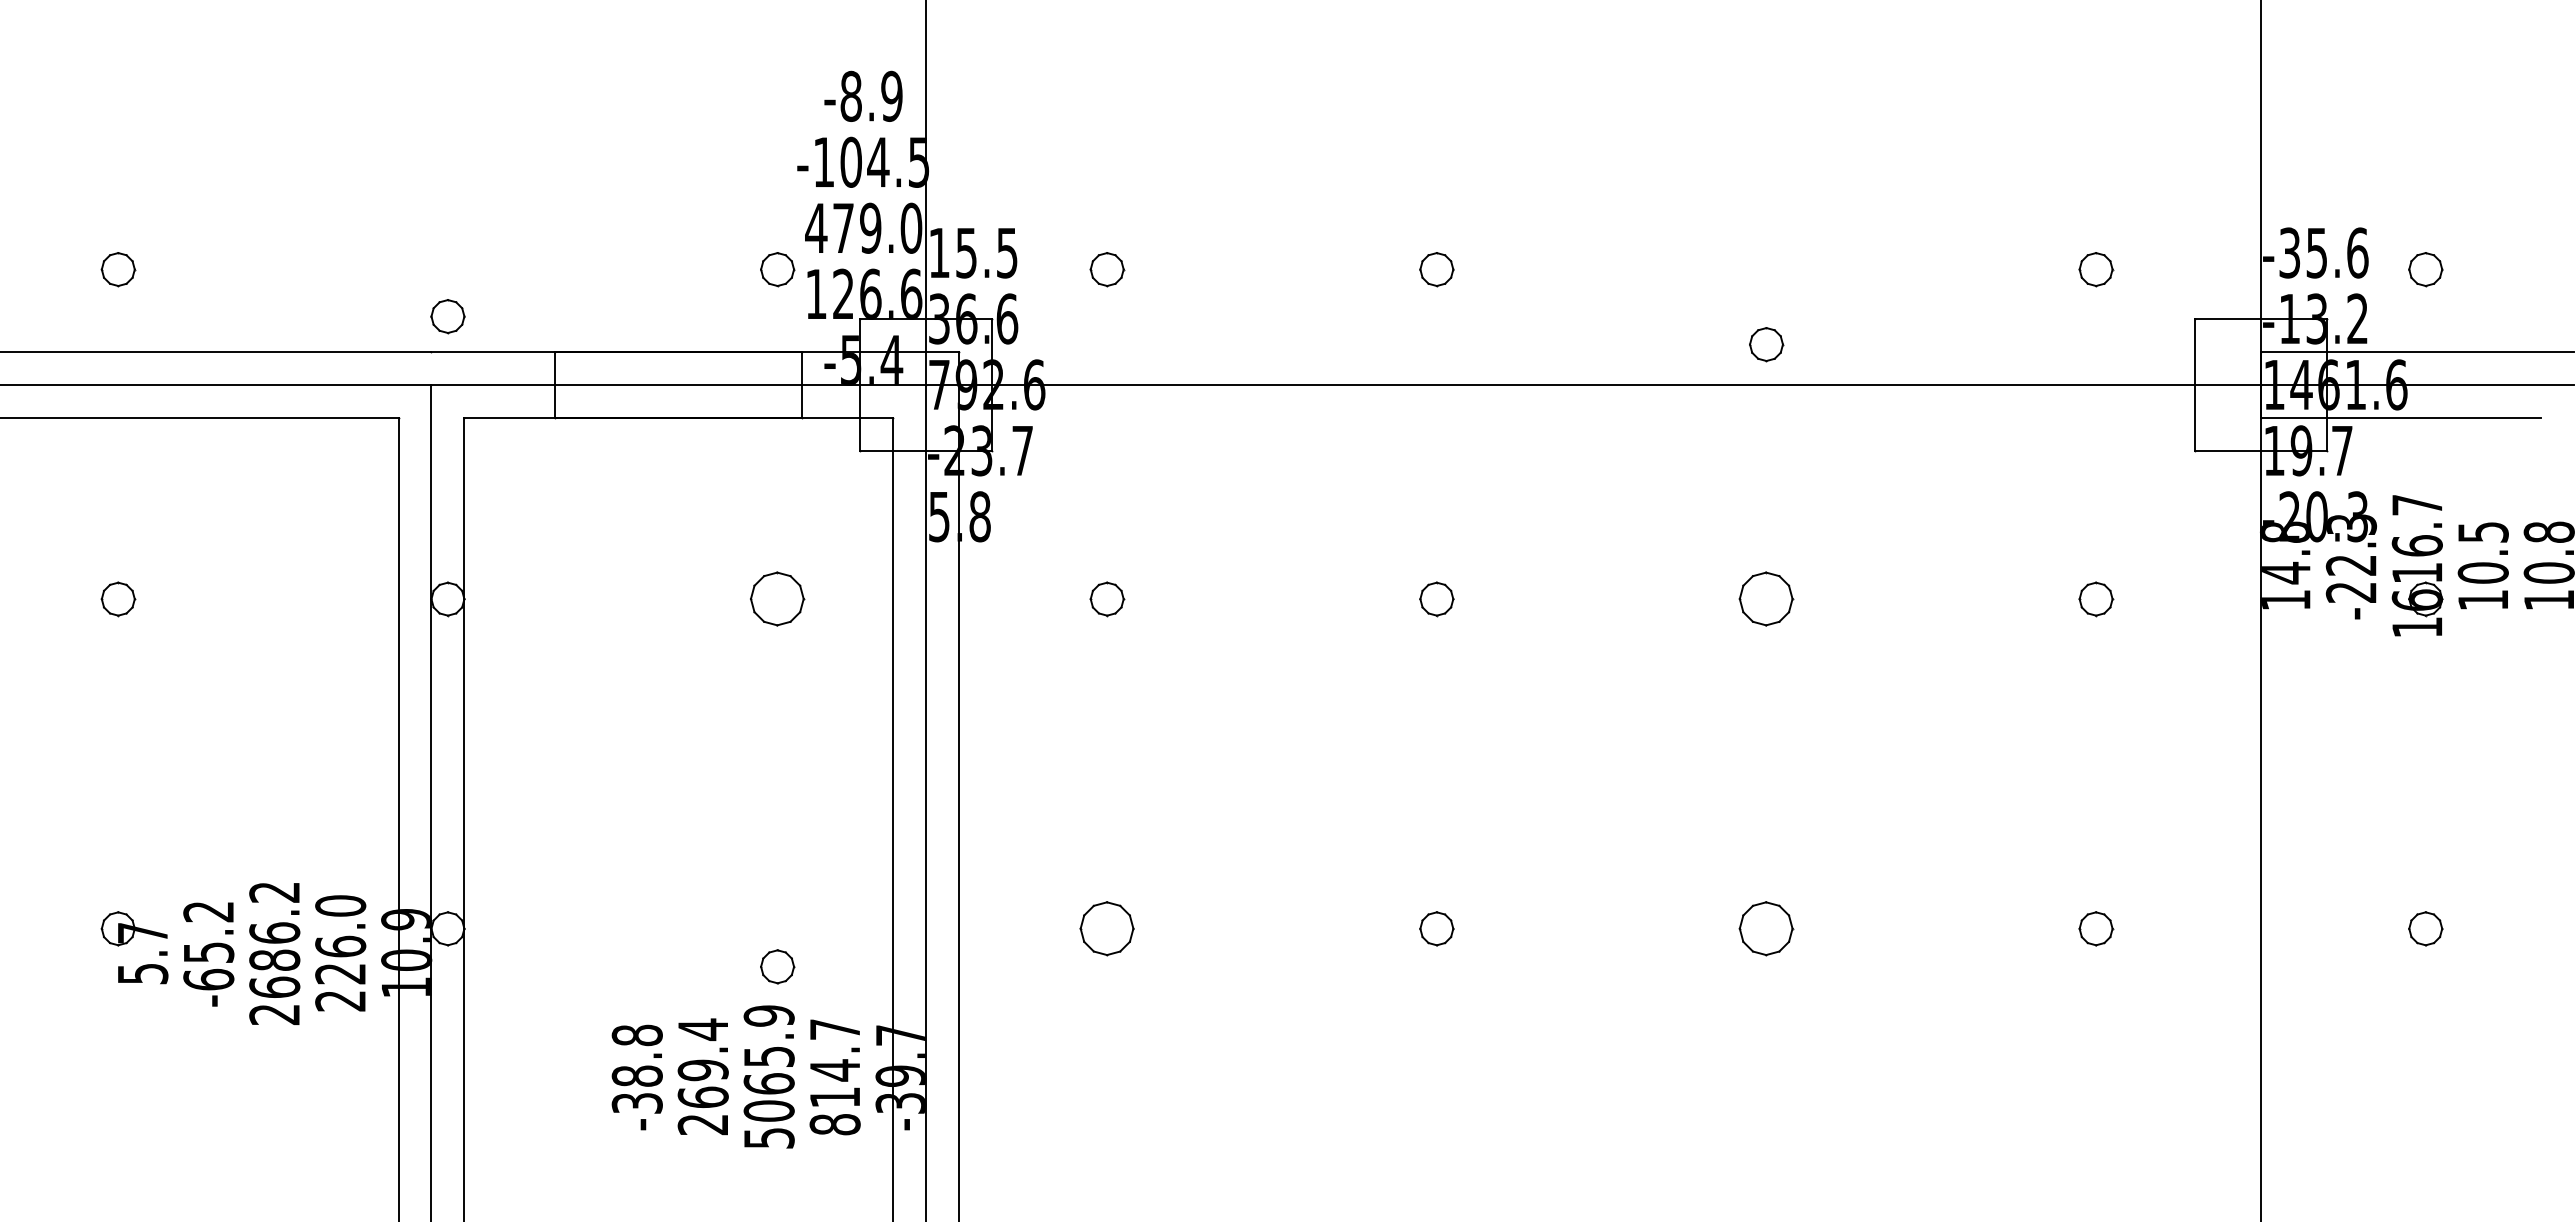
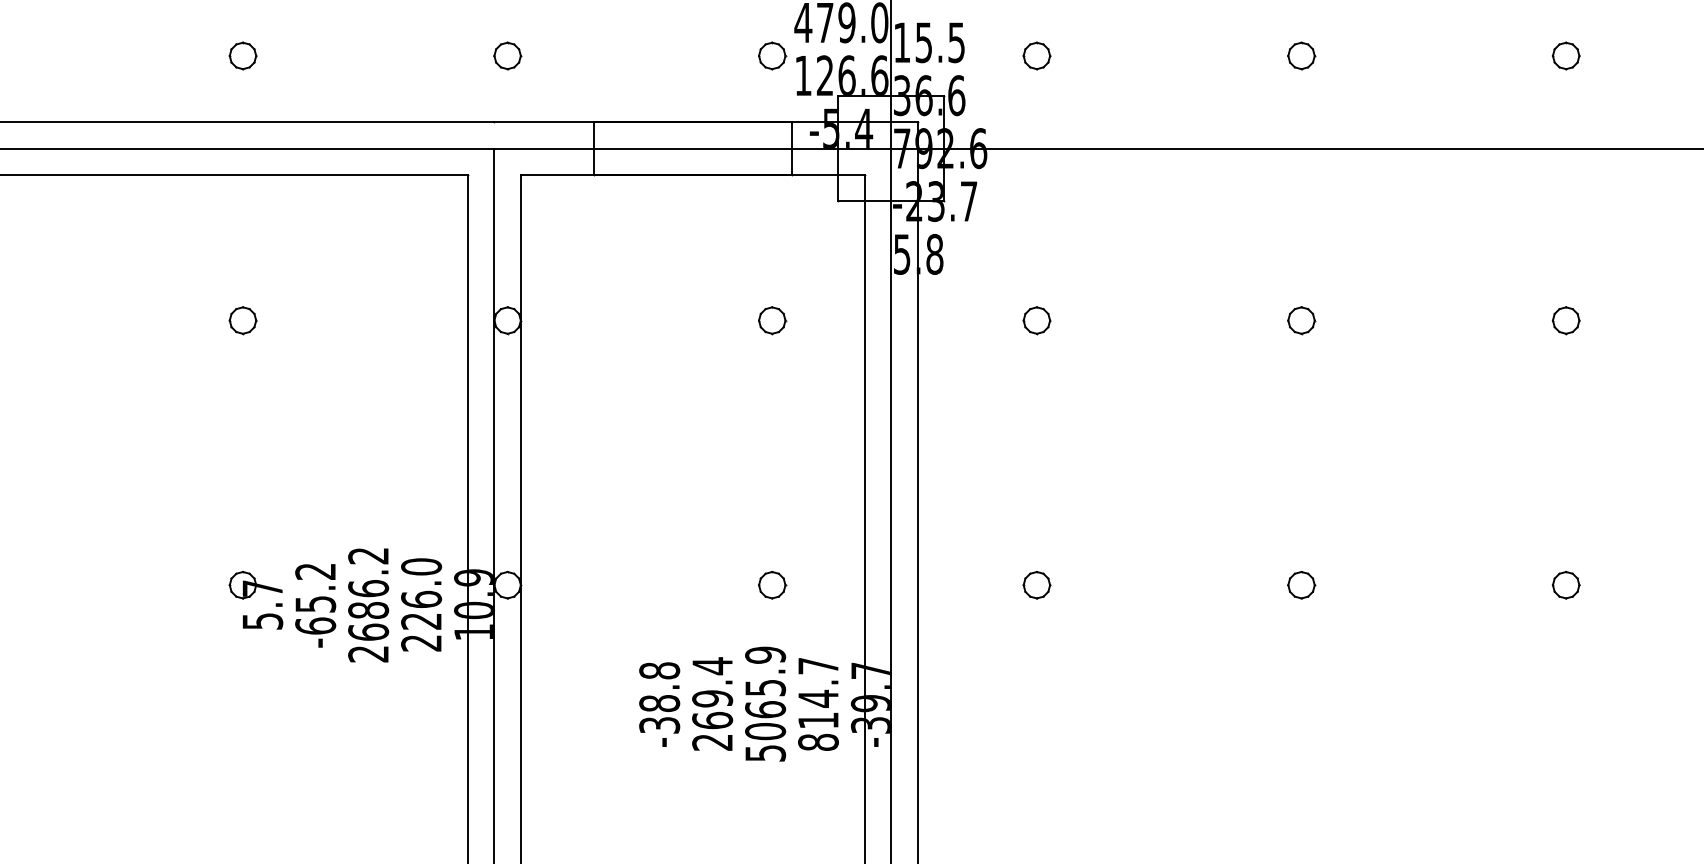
part: (447, 316) -> (507, 55), moved
part: (1766, 344) -> (1566, 55), moved
part: (777, 599) -> (772, 320), size x0.62
part: (1766, 599) -> (1566, 320), size x0.62
part: (1107, 928) -> (1037, 584), size x0.62
part: (1766, 928) -> (1566, 584), size x0.62
part: (777, 966) -> (772, 584), moved

